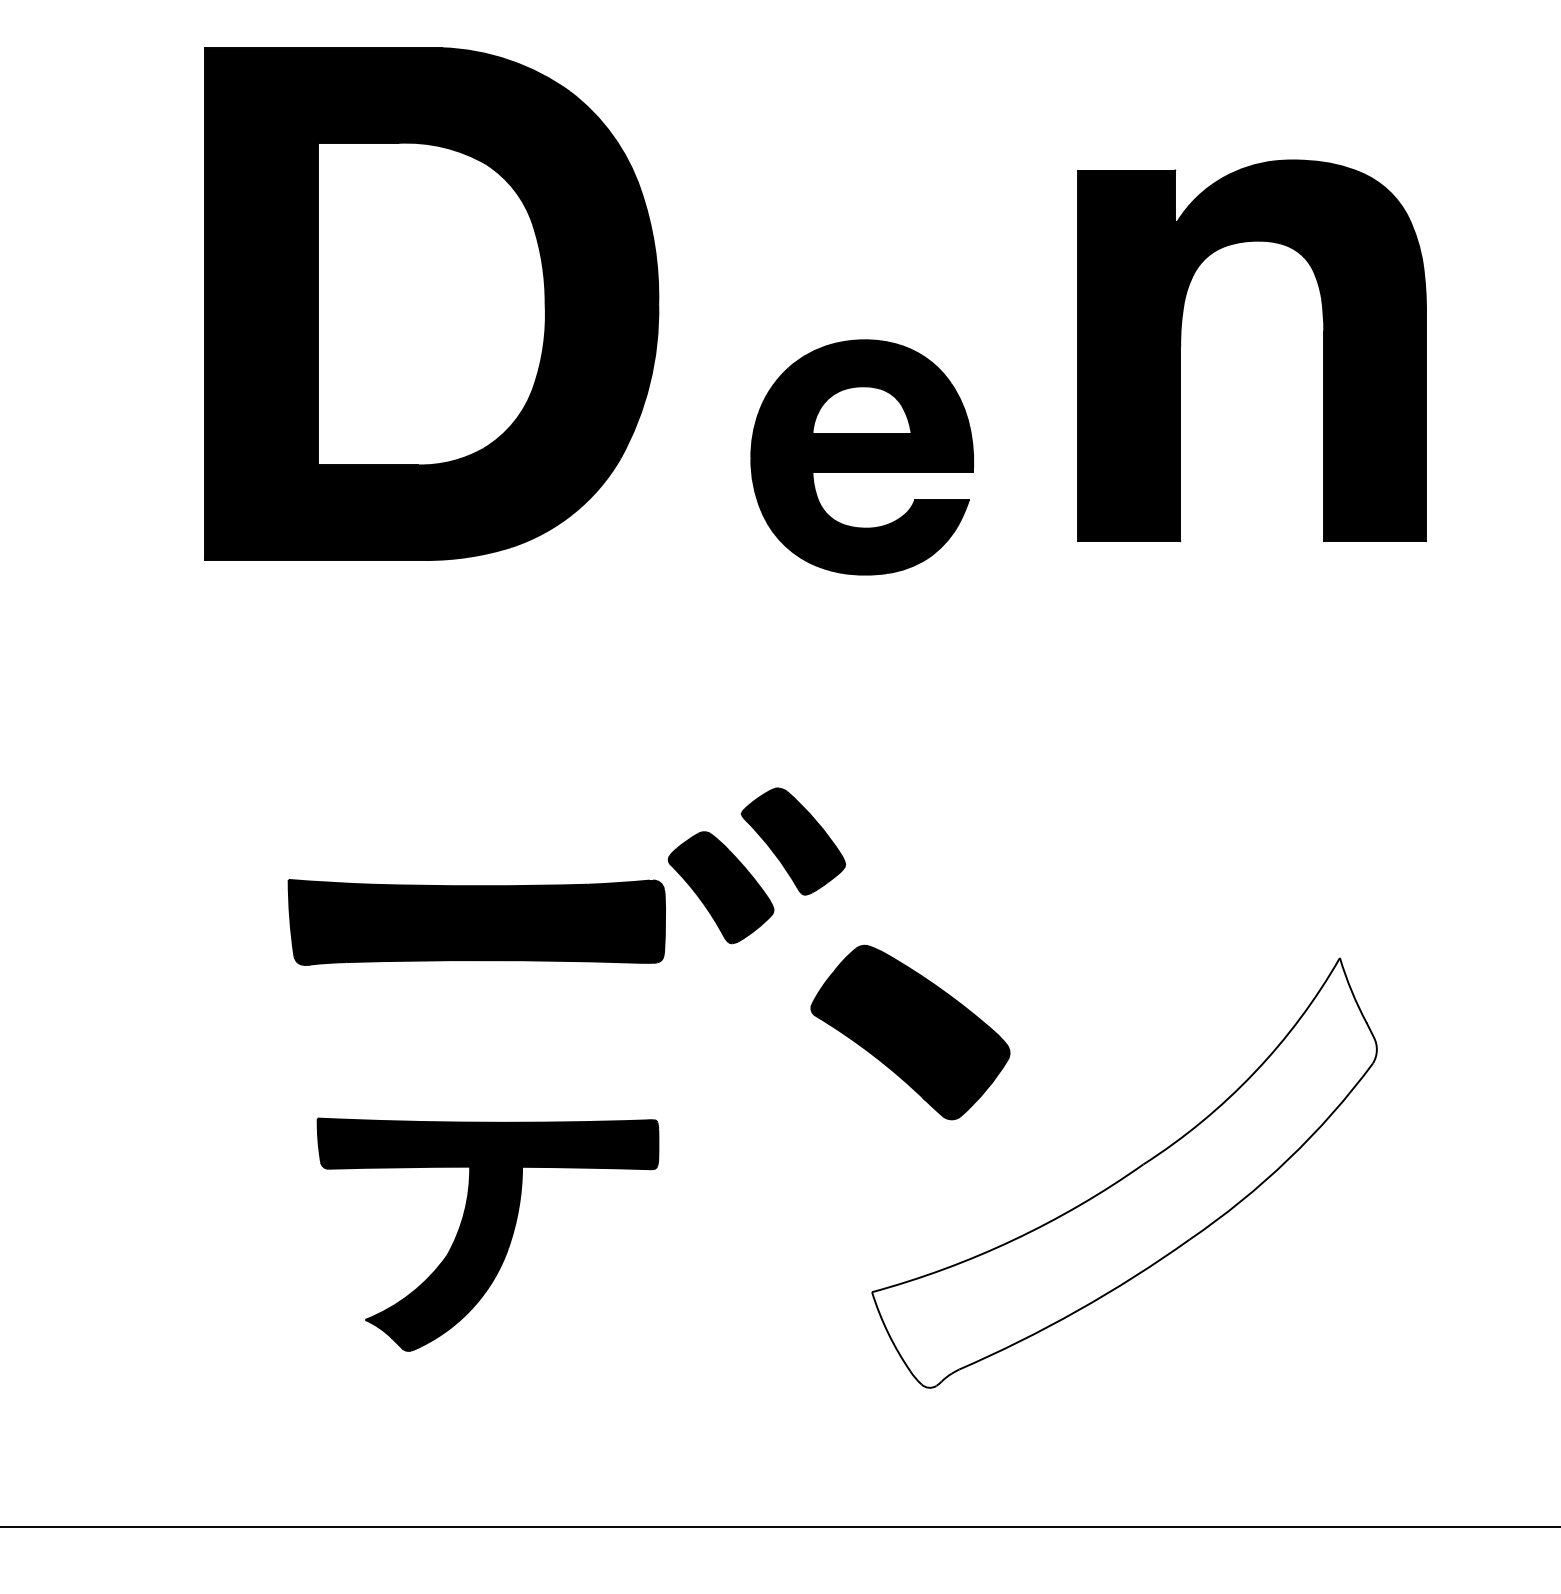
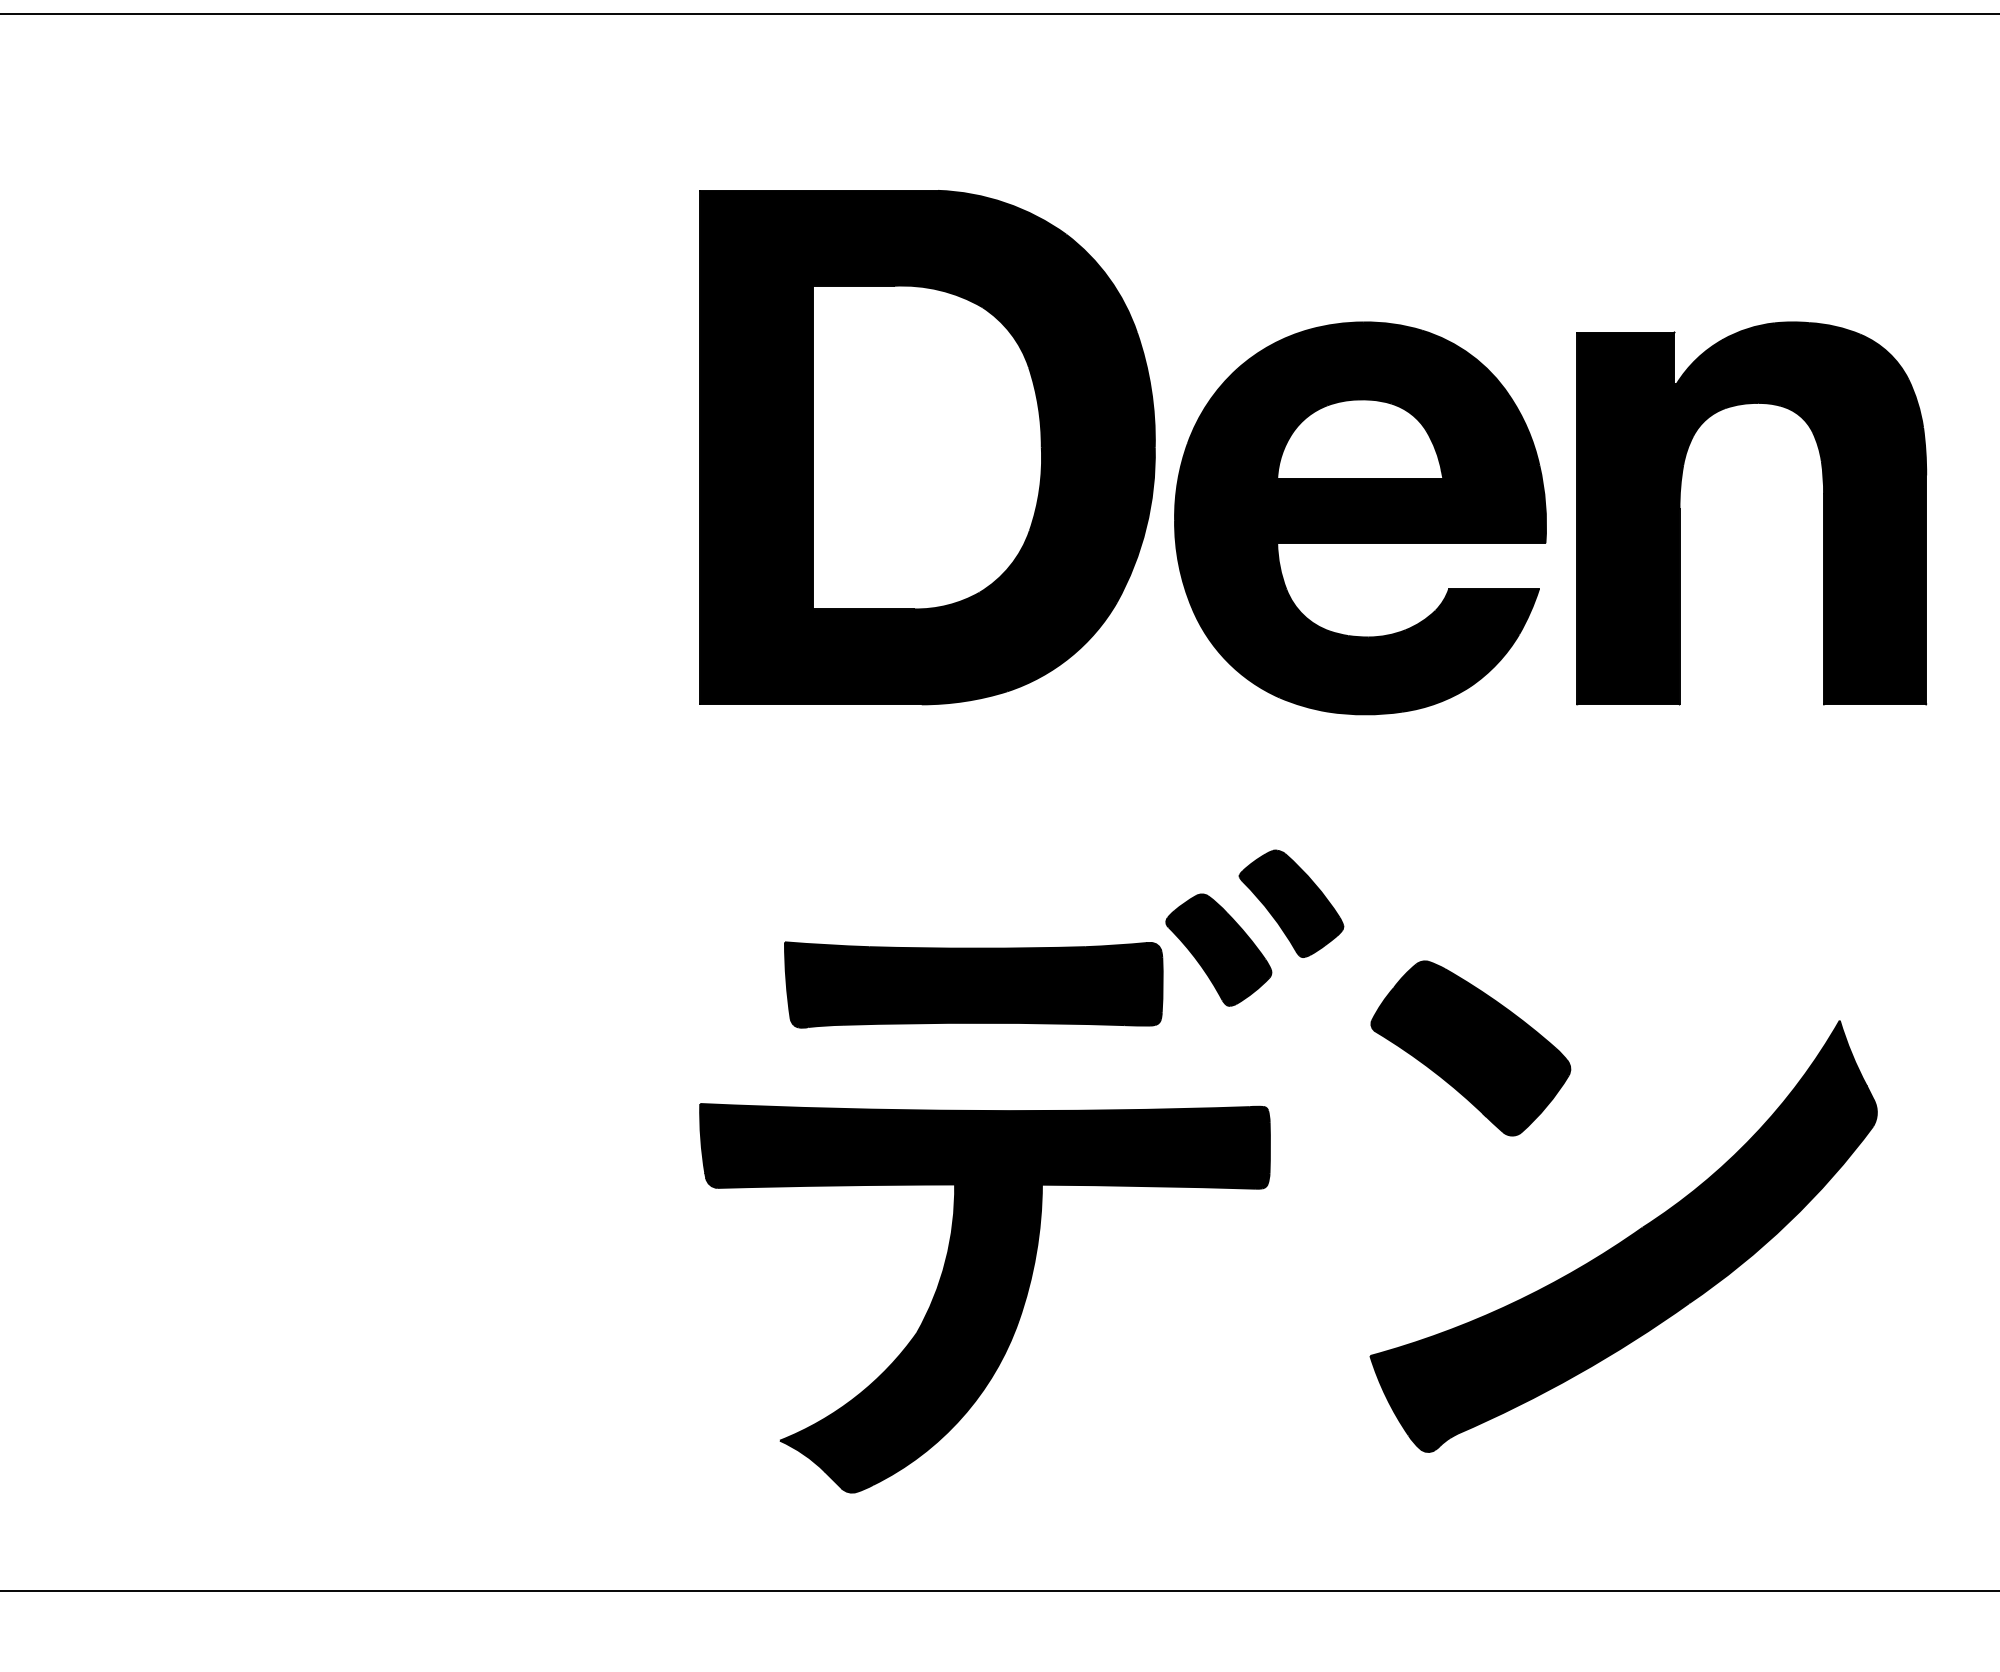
part: (431, 304) -> (927, 447), moved
part: (1181, 350) -> (1680, 513), moved
part: (862, 457) -> (1360, 518), size x1.67
part: (910, 1032) -> (1470, 1048), moved
fill: (1124, 1172) -> (1623, 1235), added
part: (487, 1234) -> (984, 1298), size x1.67

